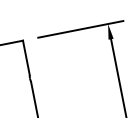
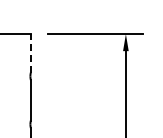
line: (25, 57) -> (30, 52), solid -> dashed

